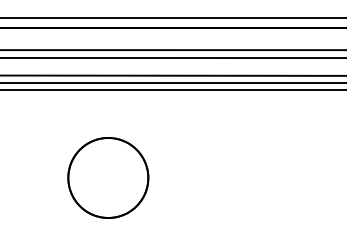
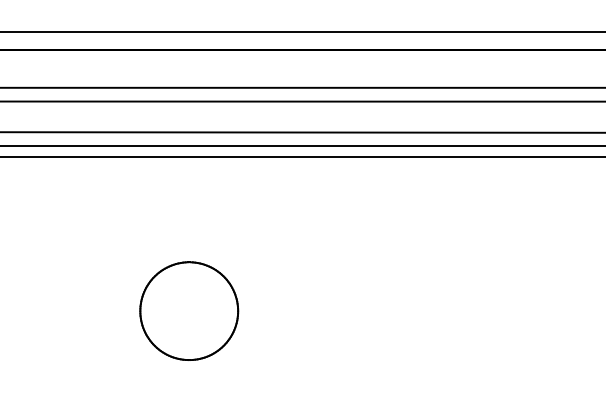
part: (108, 177) -> (189, 310), size x0.7

